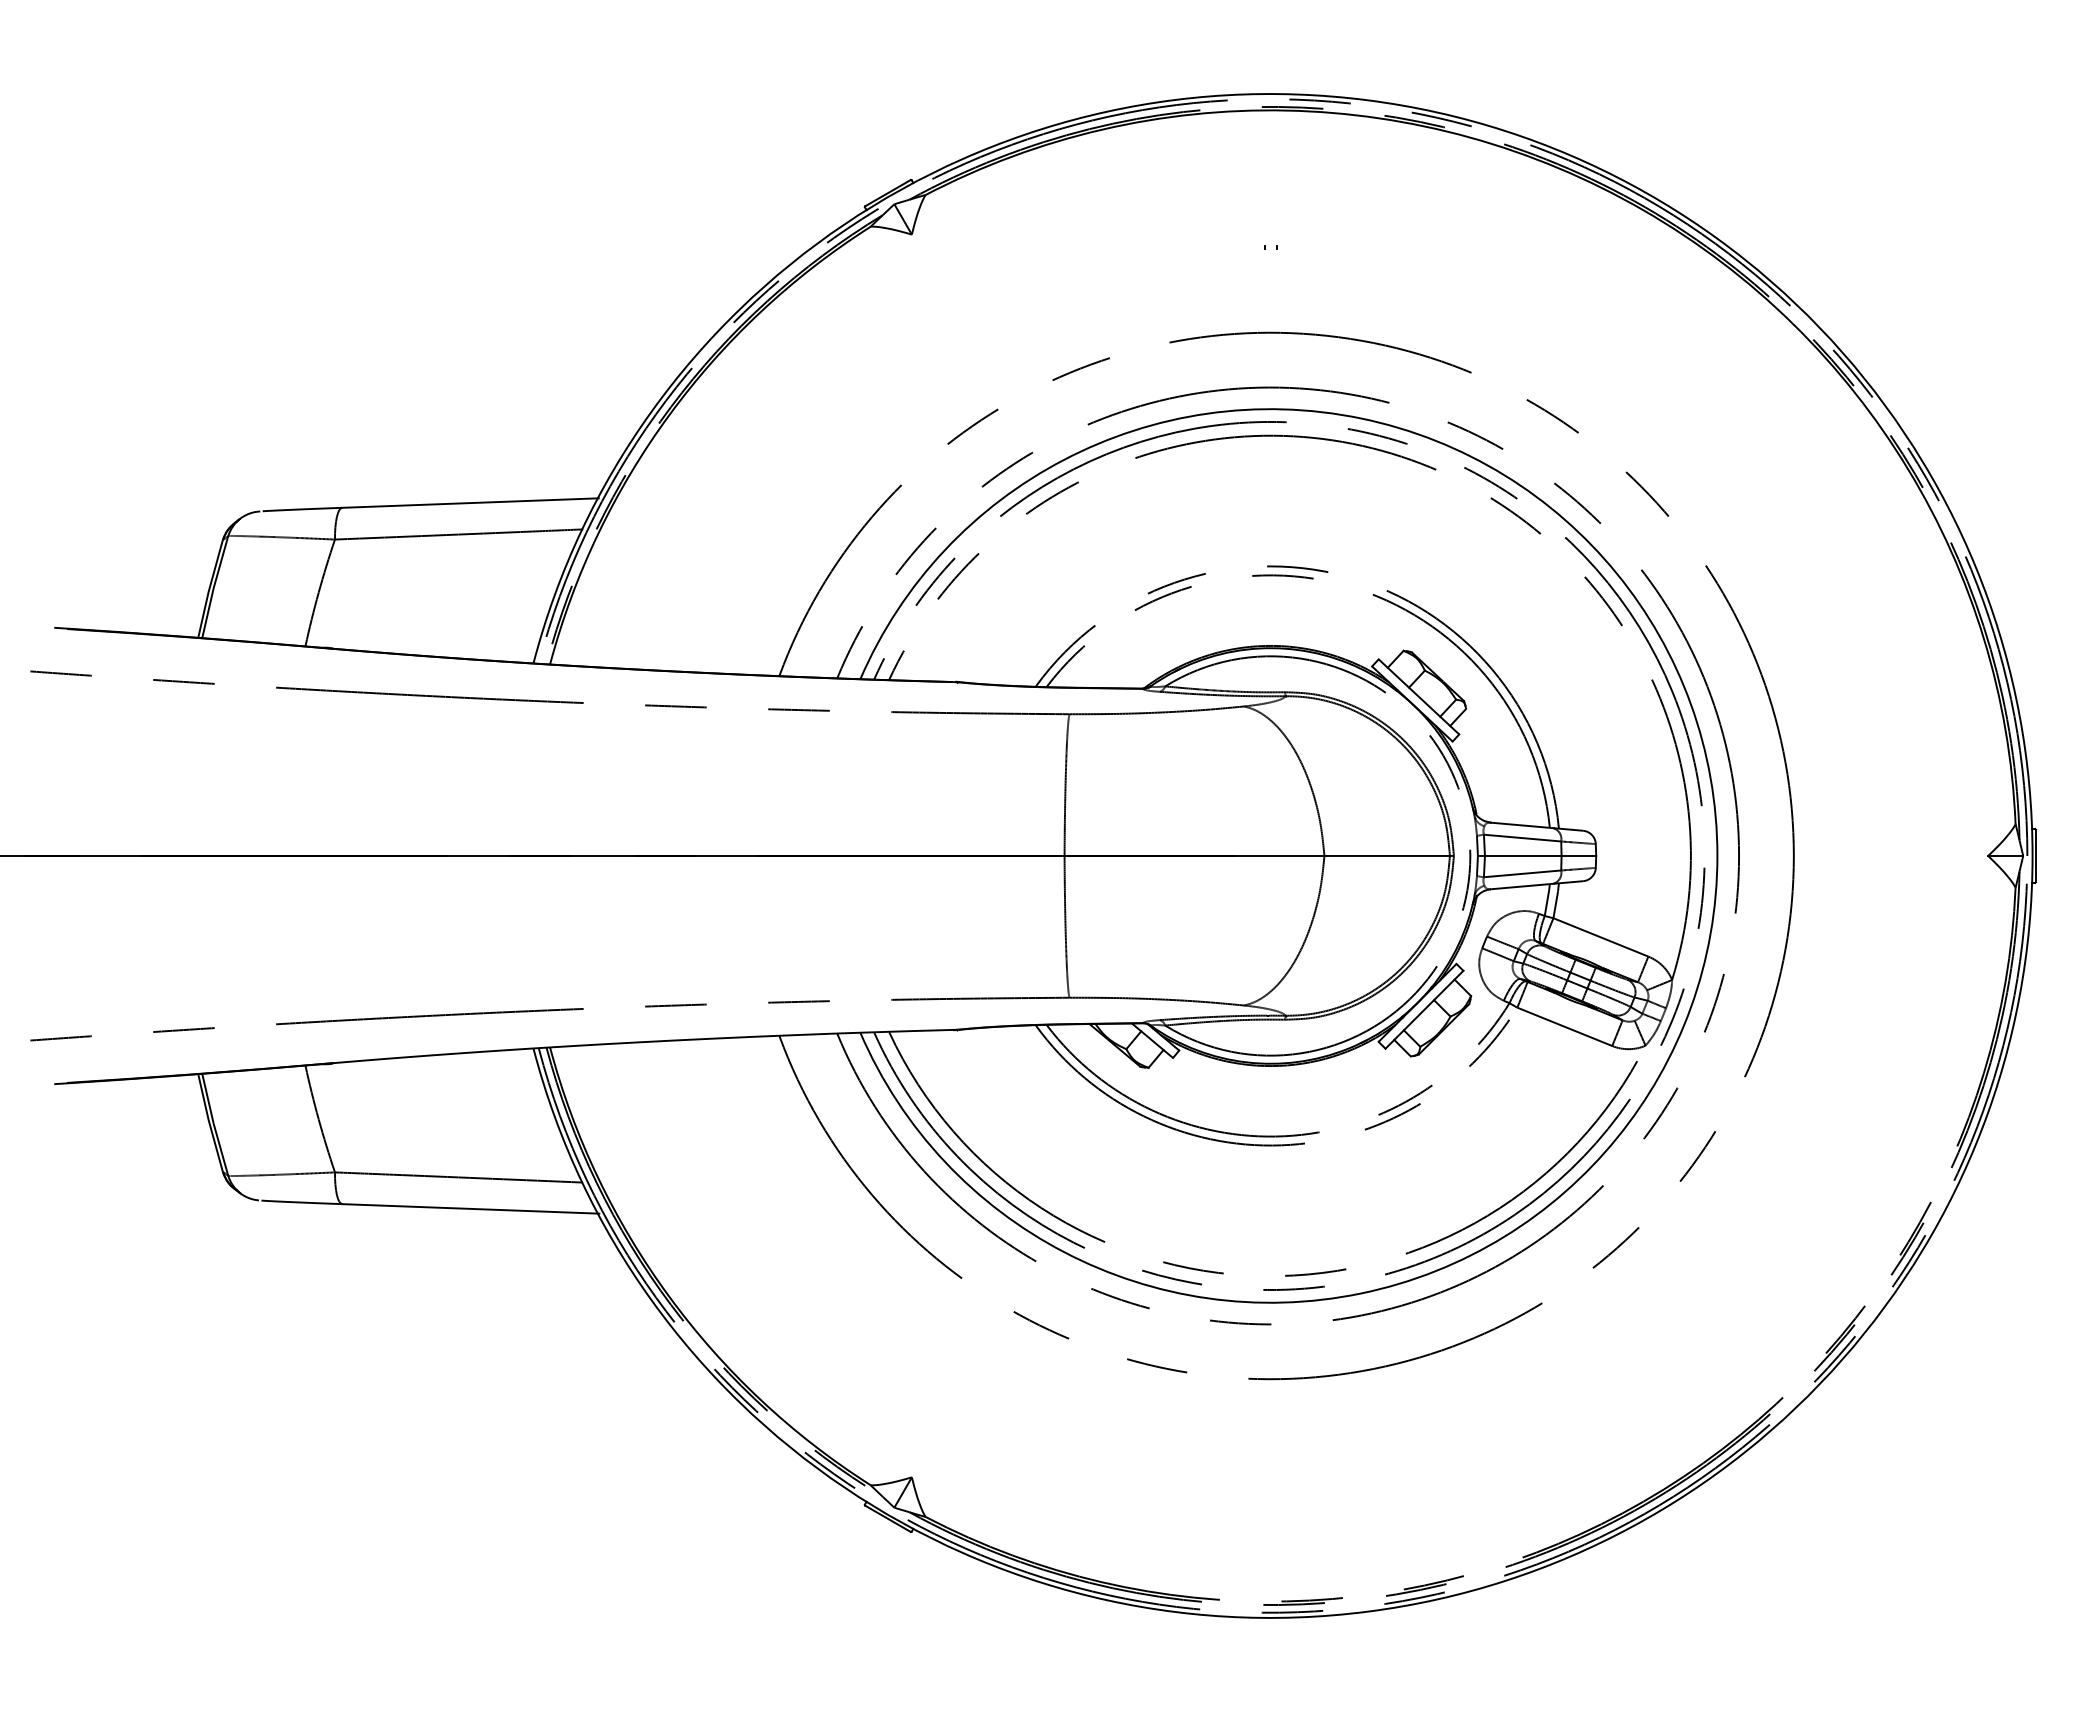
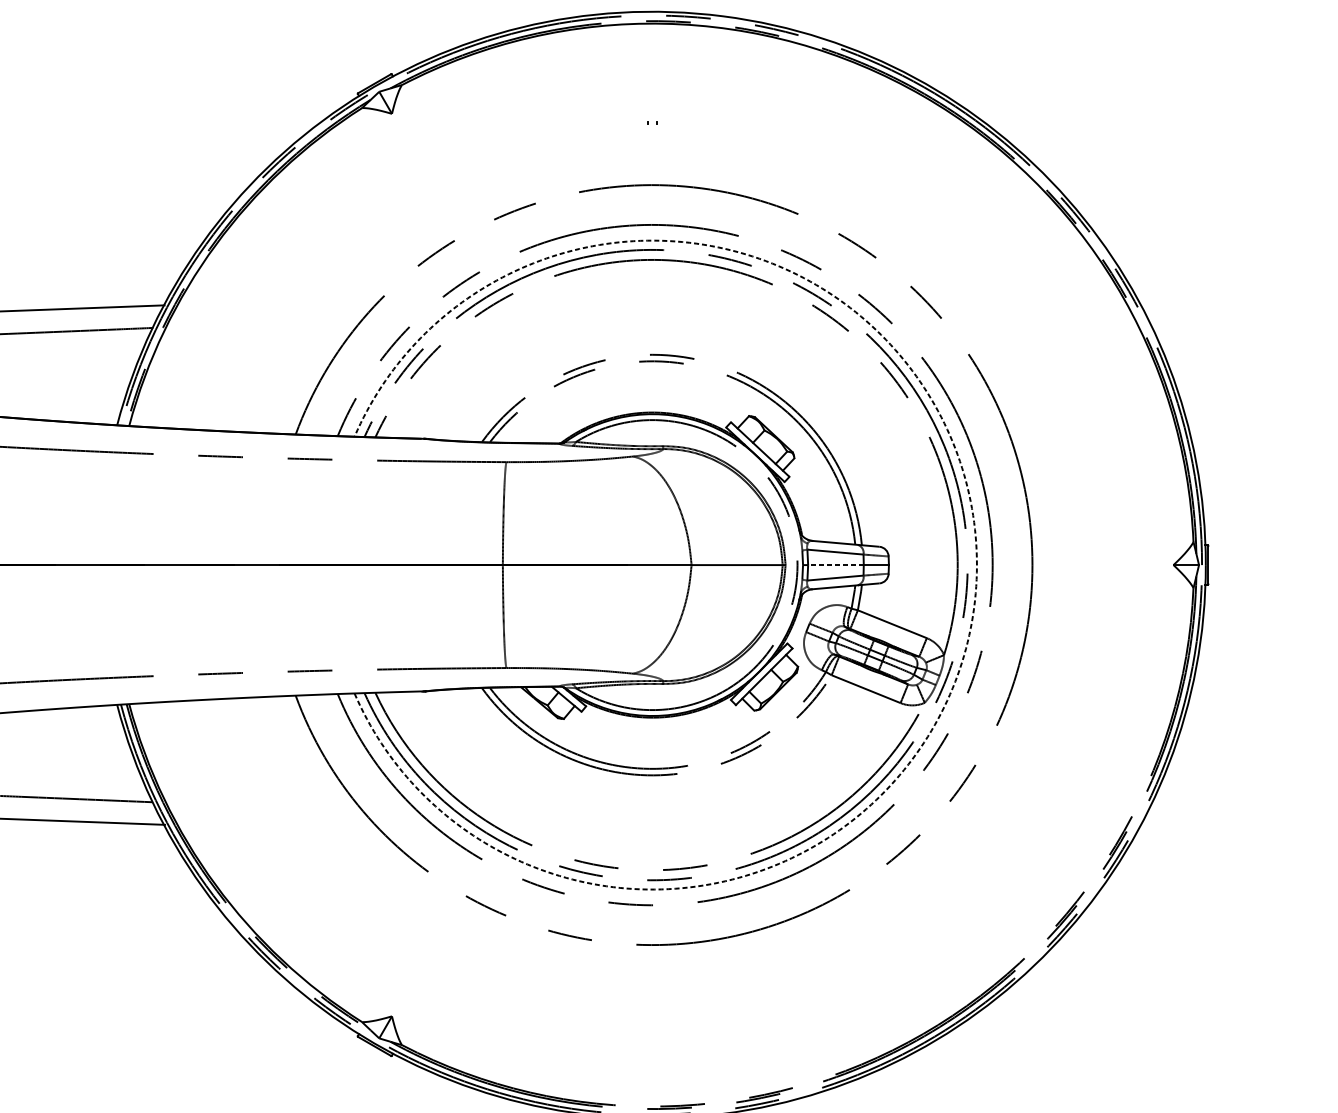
line: (1522, 855) -> (835, 564), solid -> dashed
arc: (1717, 855) -> (977, 564), solid -> dashed

